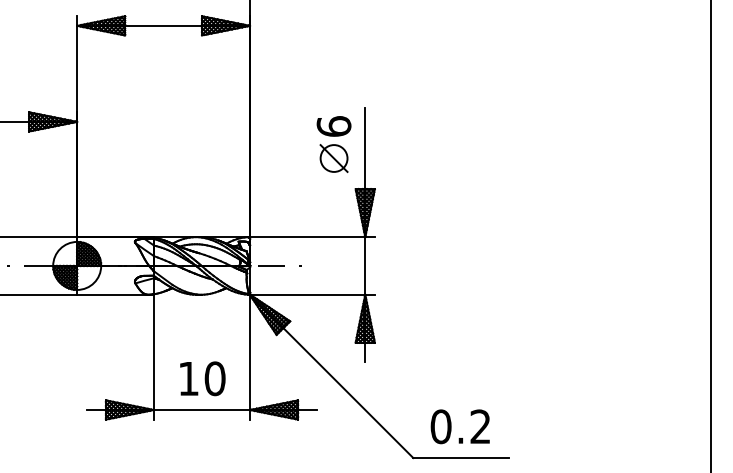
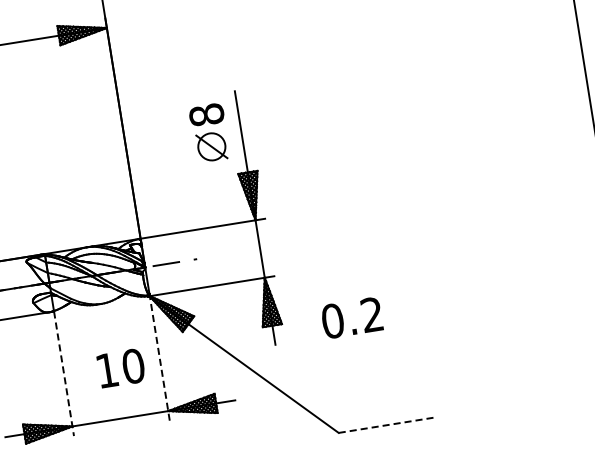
text: (333, 126) -> (206, 115), 6 -> 8
line: (250, 355) -> (159, 356), solid -> dashed
line: (154, 357) -> (64, 374), solid -> dashed
text: (202, 378) -> (120, 368), moved
text: (459, 426) -> (351, 317), moved
line: (460, 458) -> (385, 425), solid -> dashed

